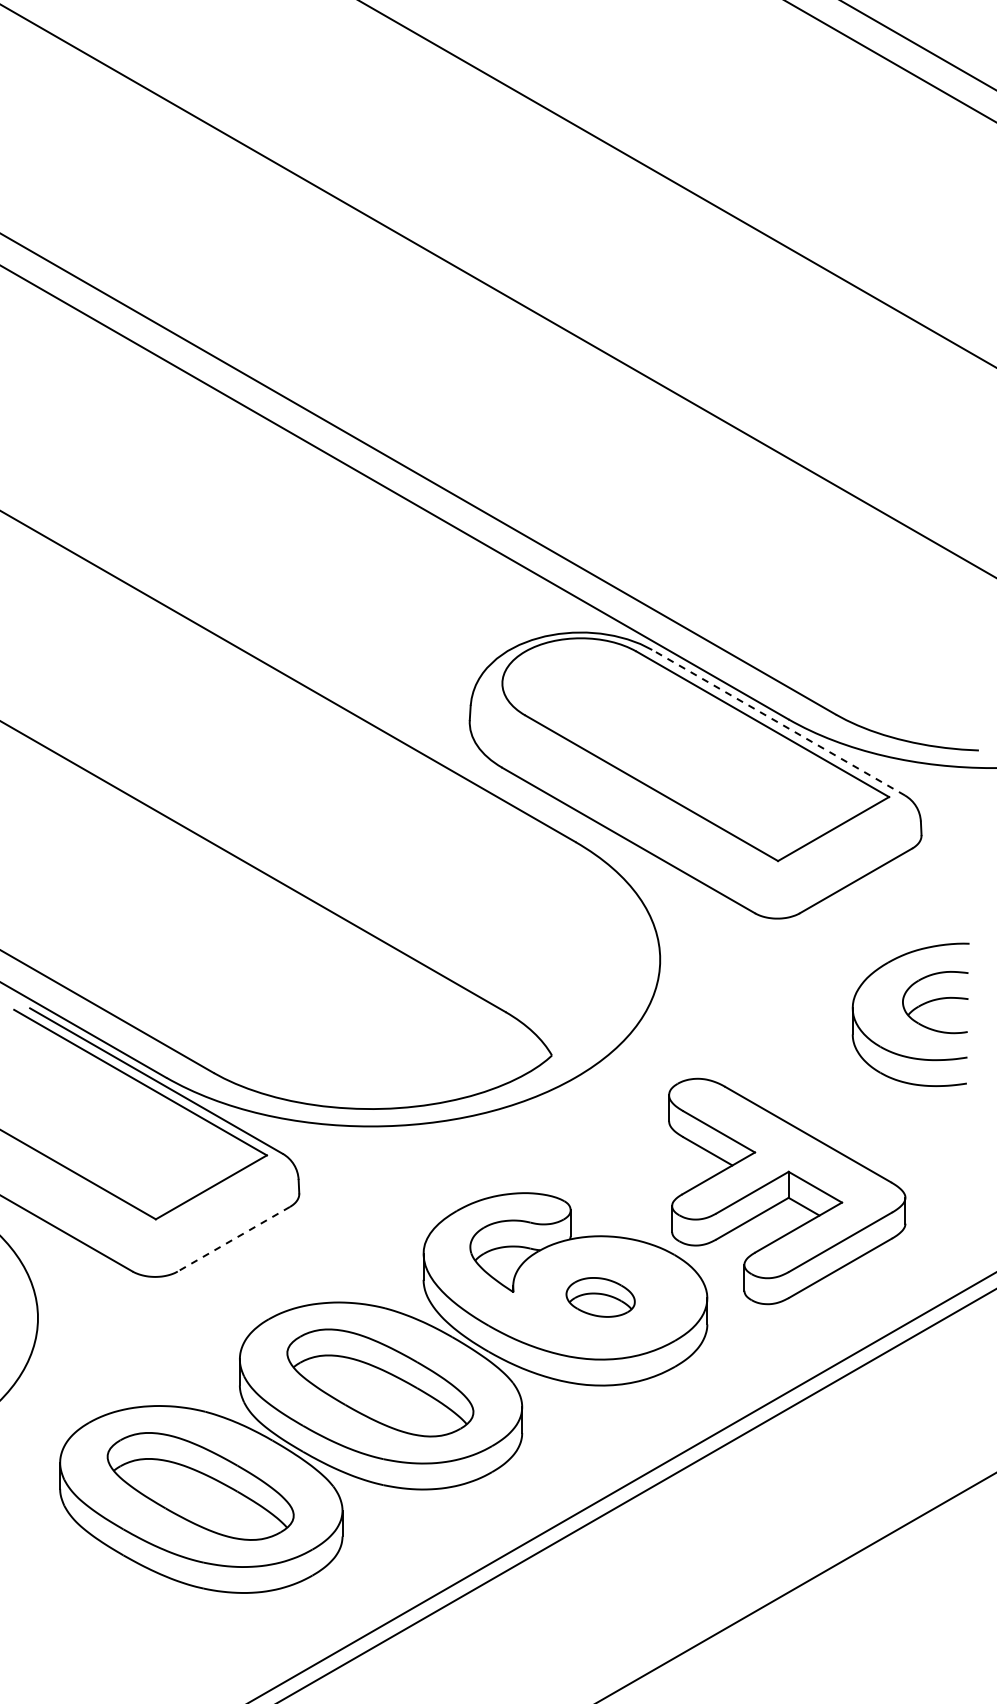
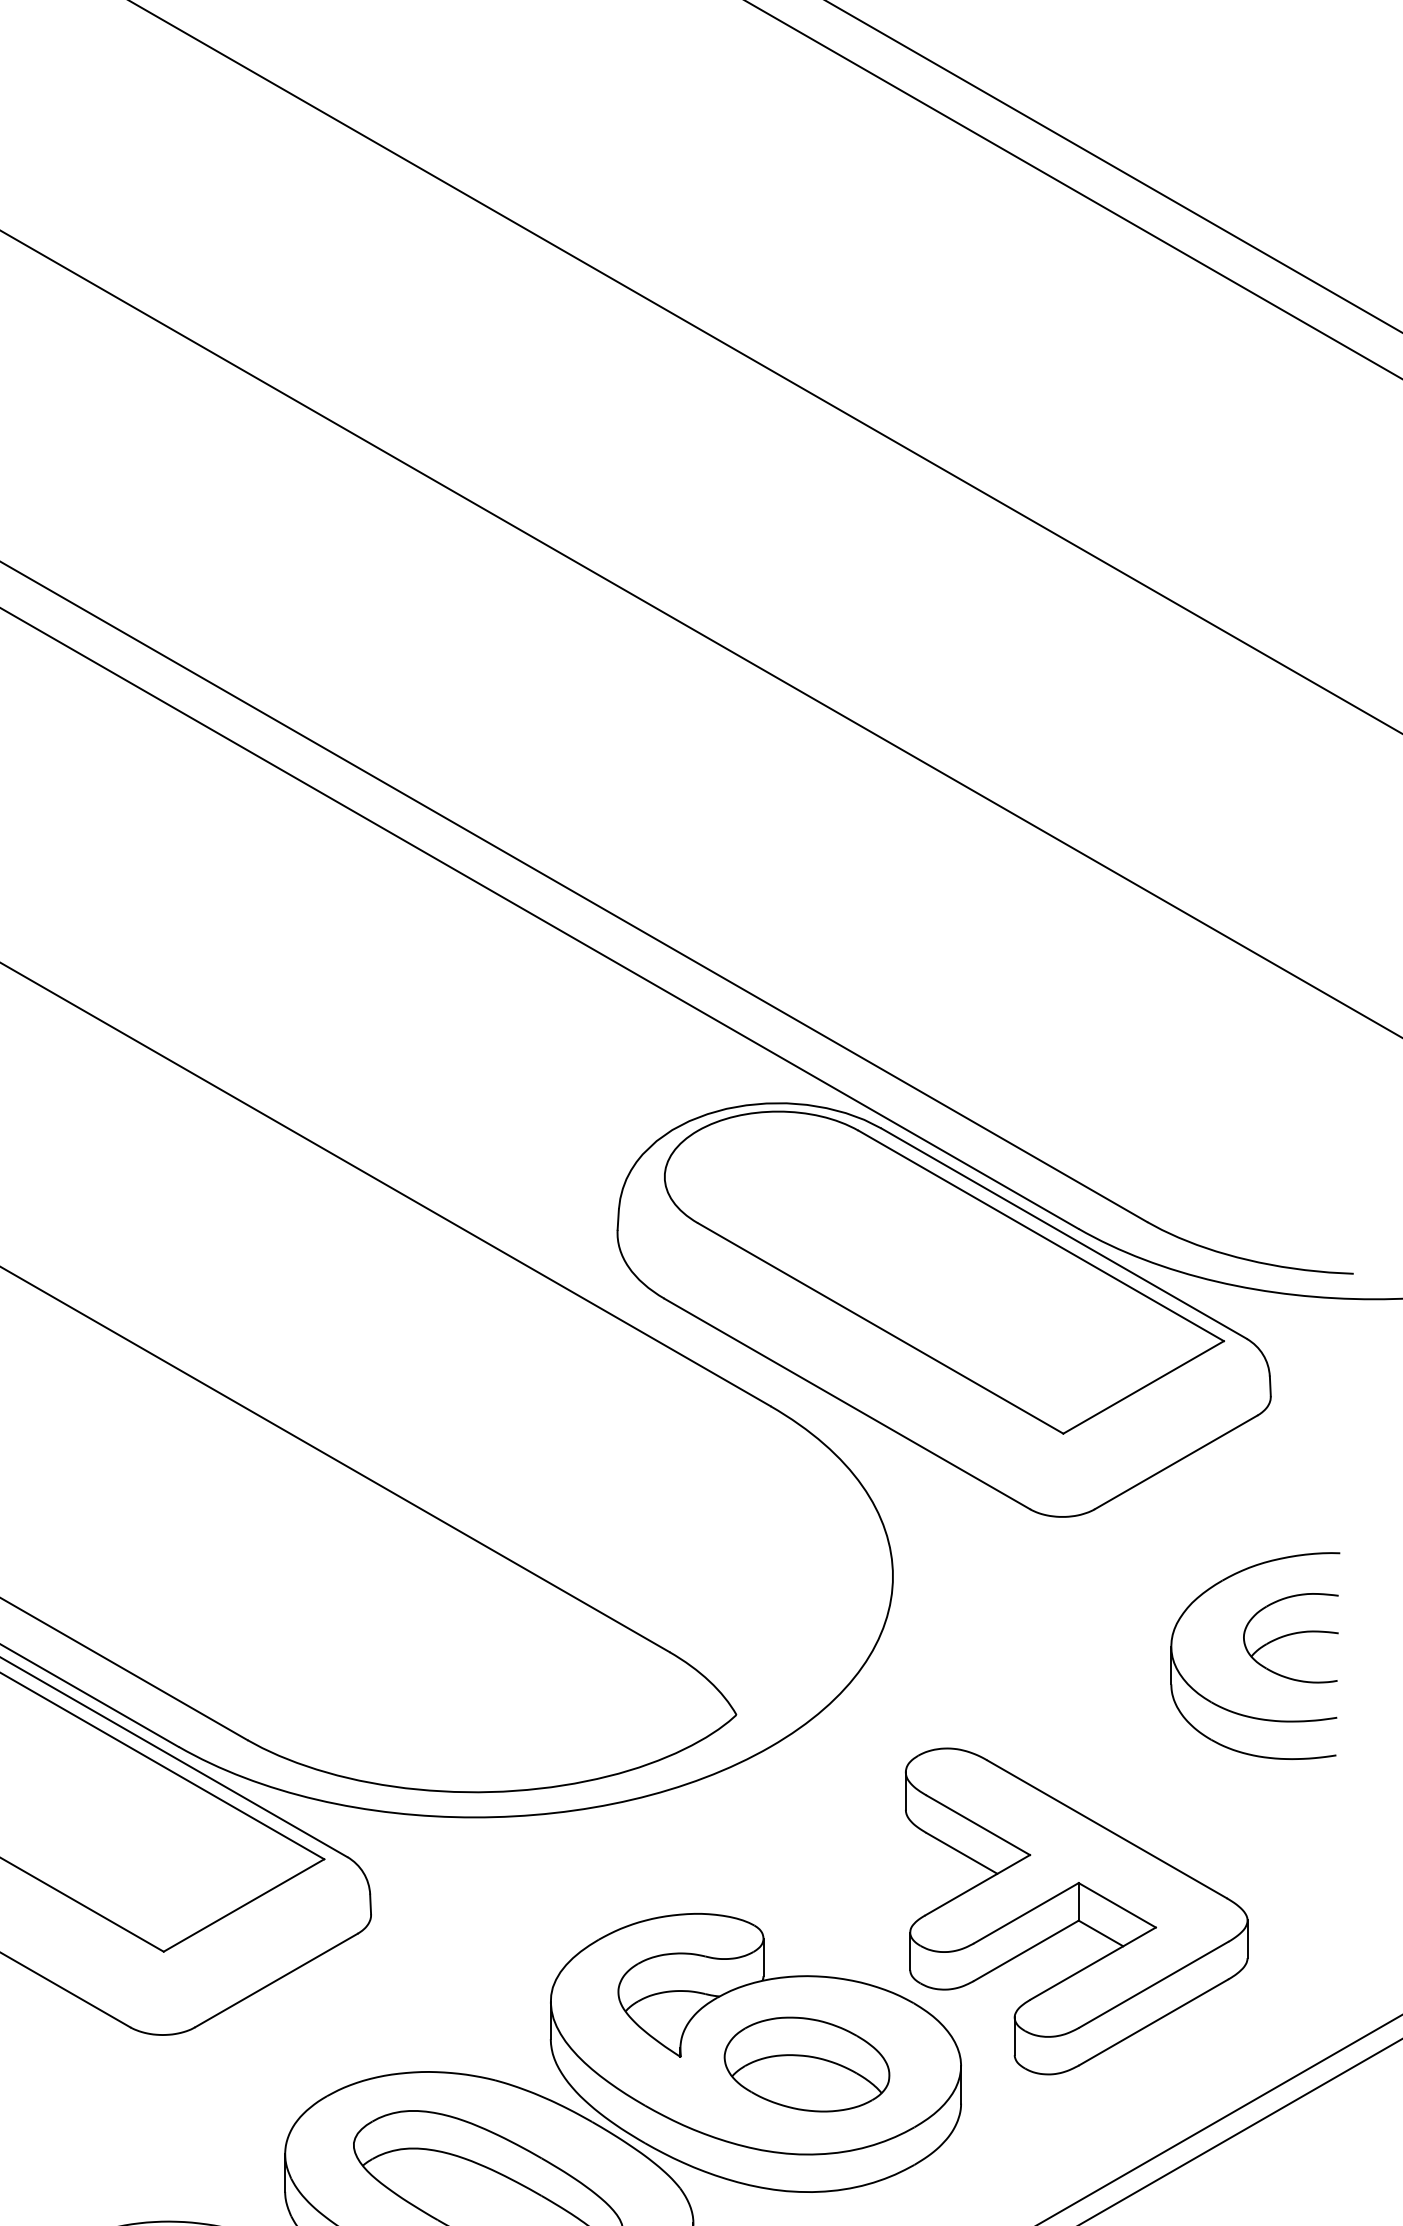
line: (778, 722) -> (1063, 1233), dashed -> solid
line: (233, 1239) -> (275, 1980), dashed -> solid
part: (600, 1297) -> (806, 2064), size x1.67

